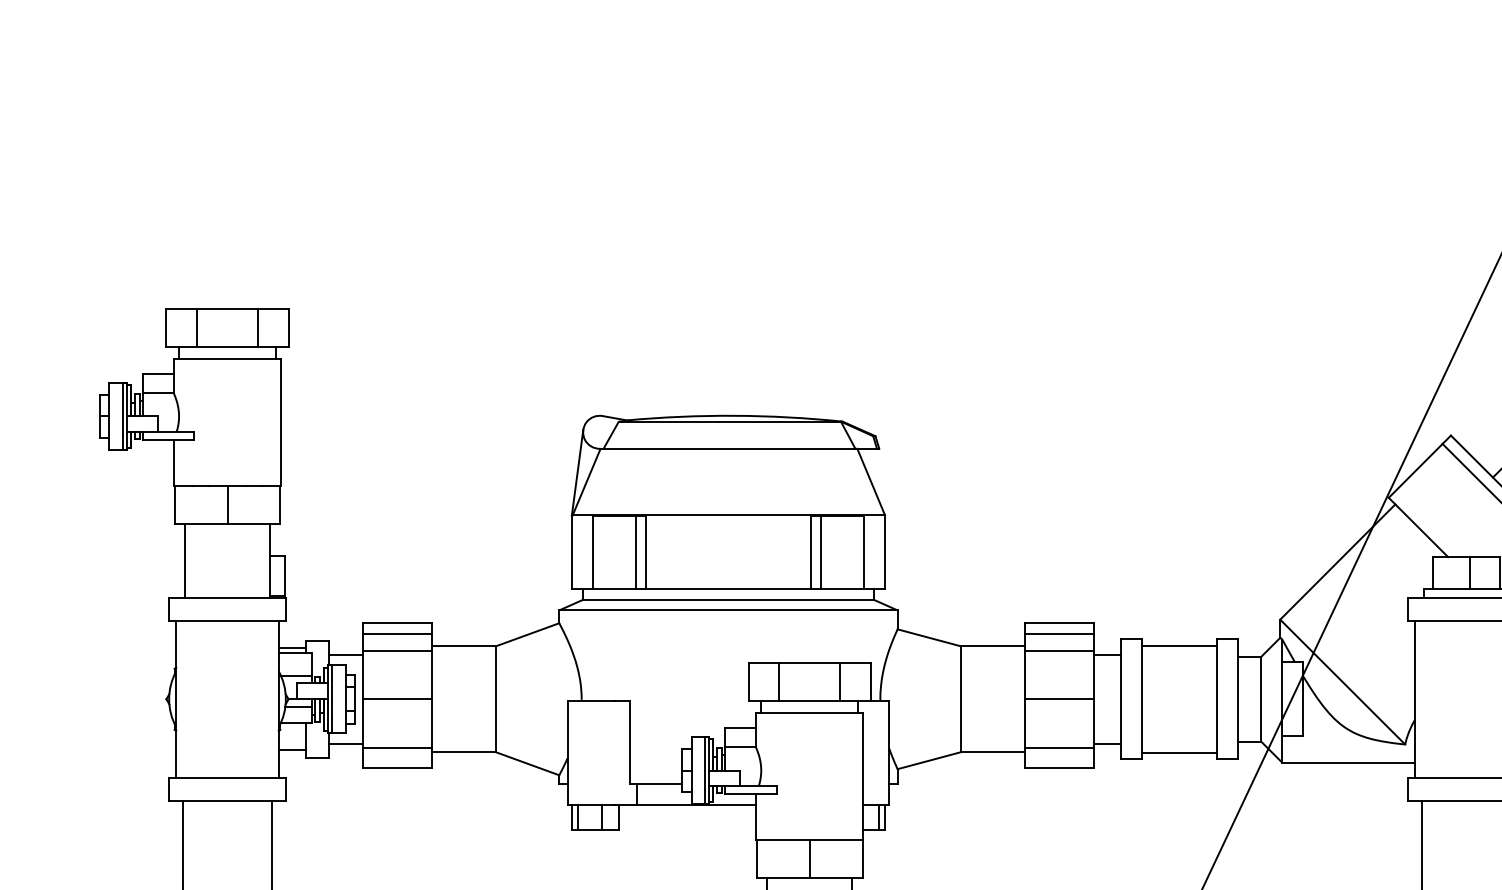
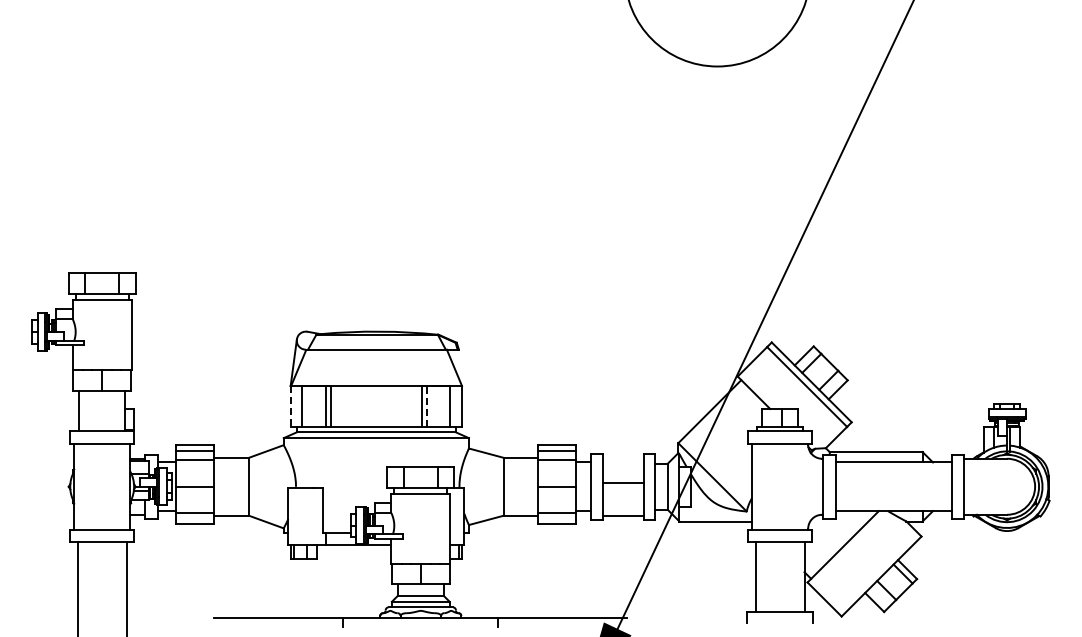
line: (820, 550) -> (426, 405), solid -> dashed
line: (571, 552) -> (290, 406), solid -> dashed
line: (1178, 645) -> (622, 483), moved

